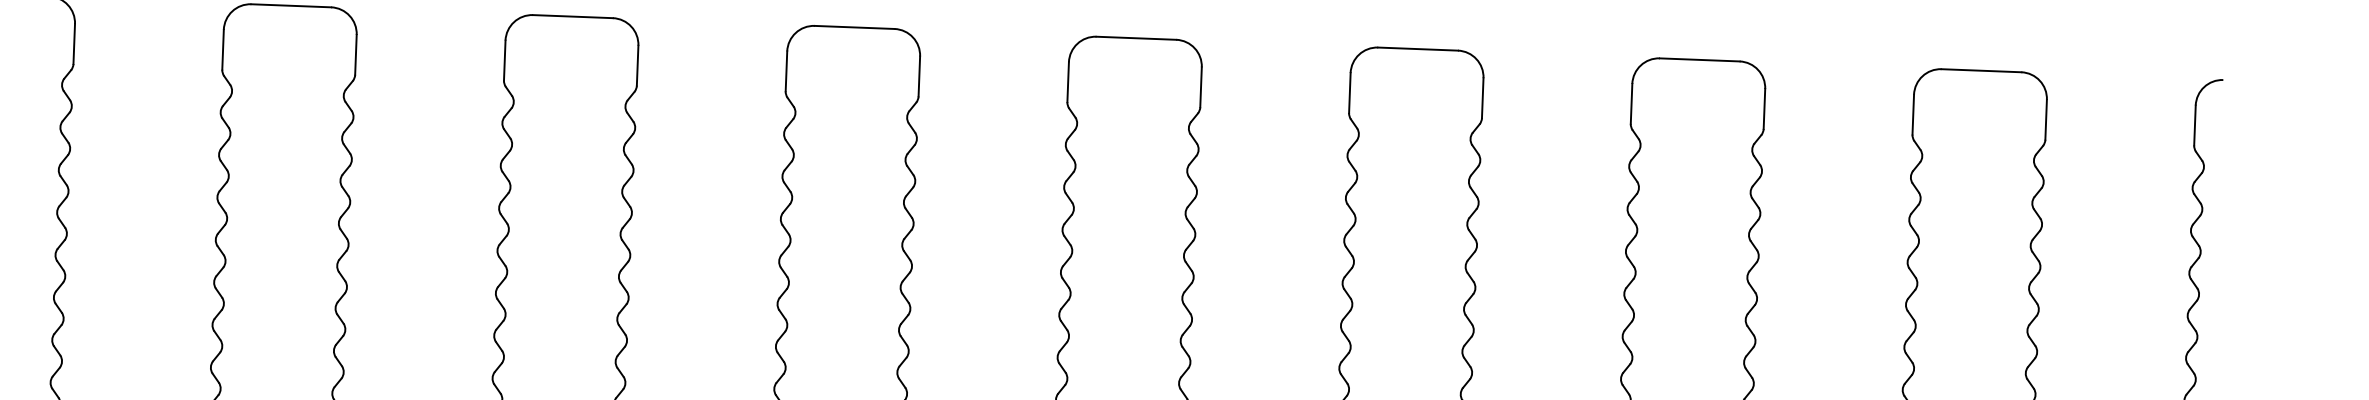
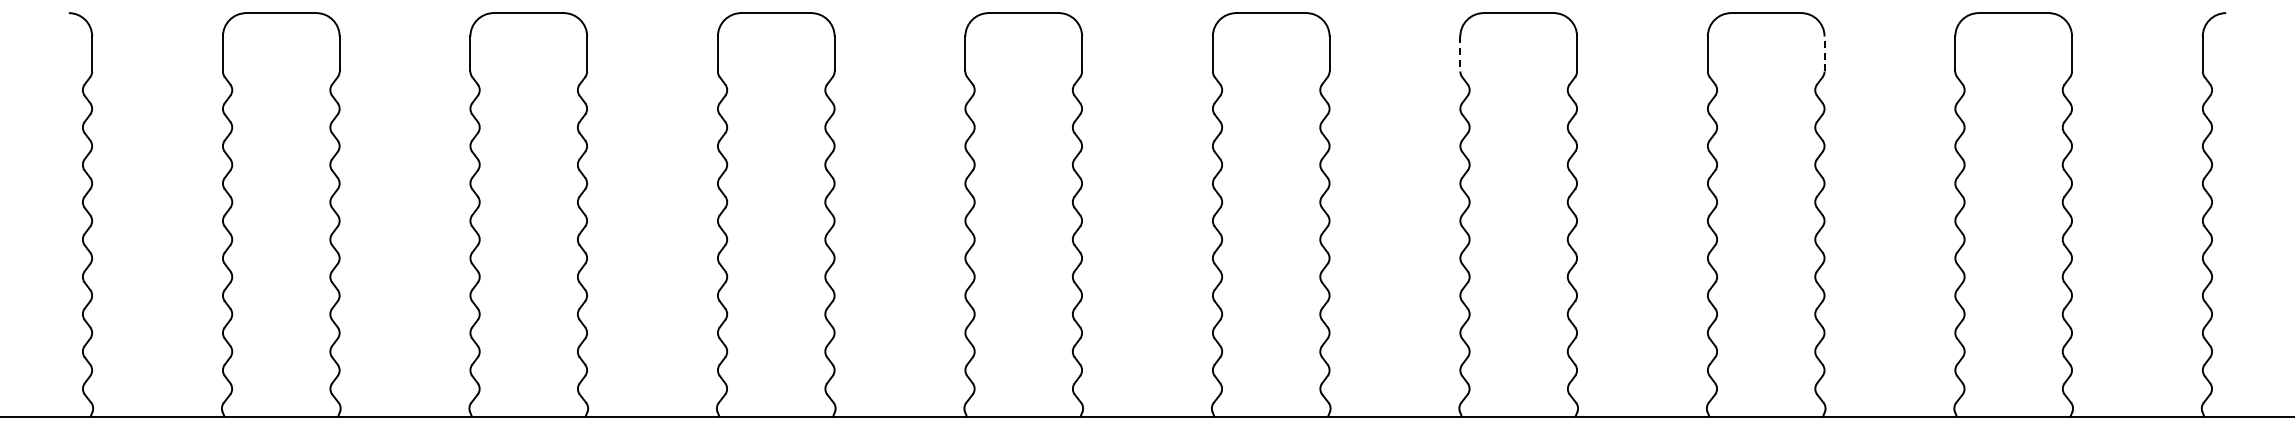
line: (1350, 92) -> (1460, 53), solid -> dashed
line: (1764, 108) -> (1824, 53), solid -> dashed

